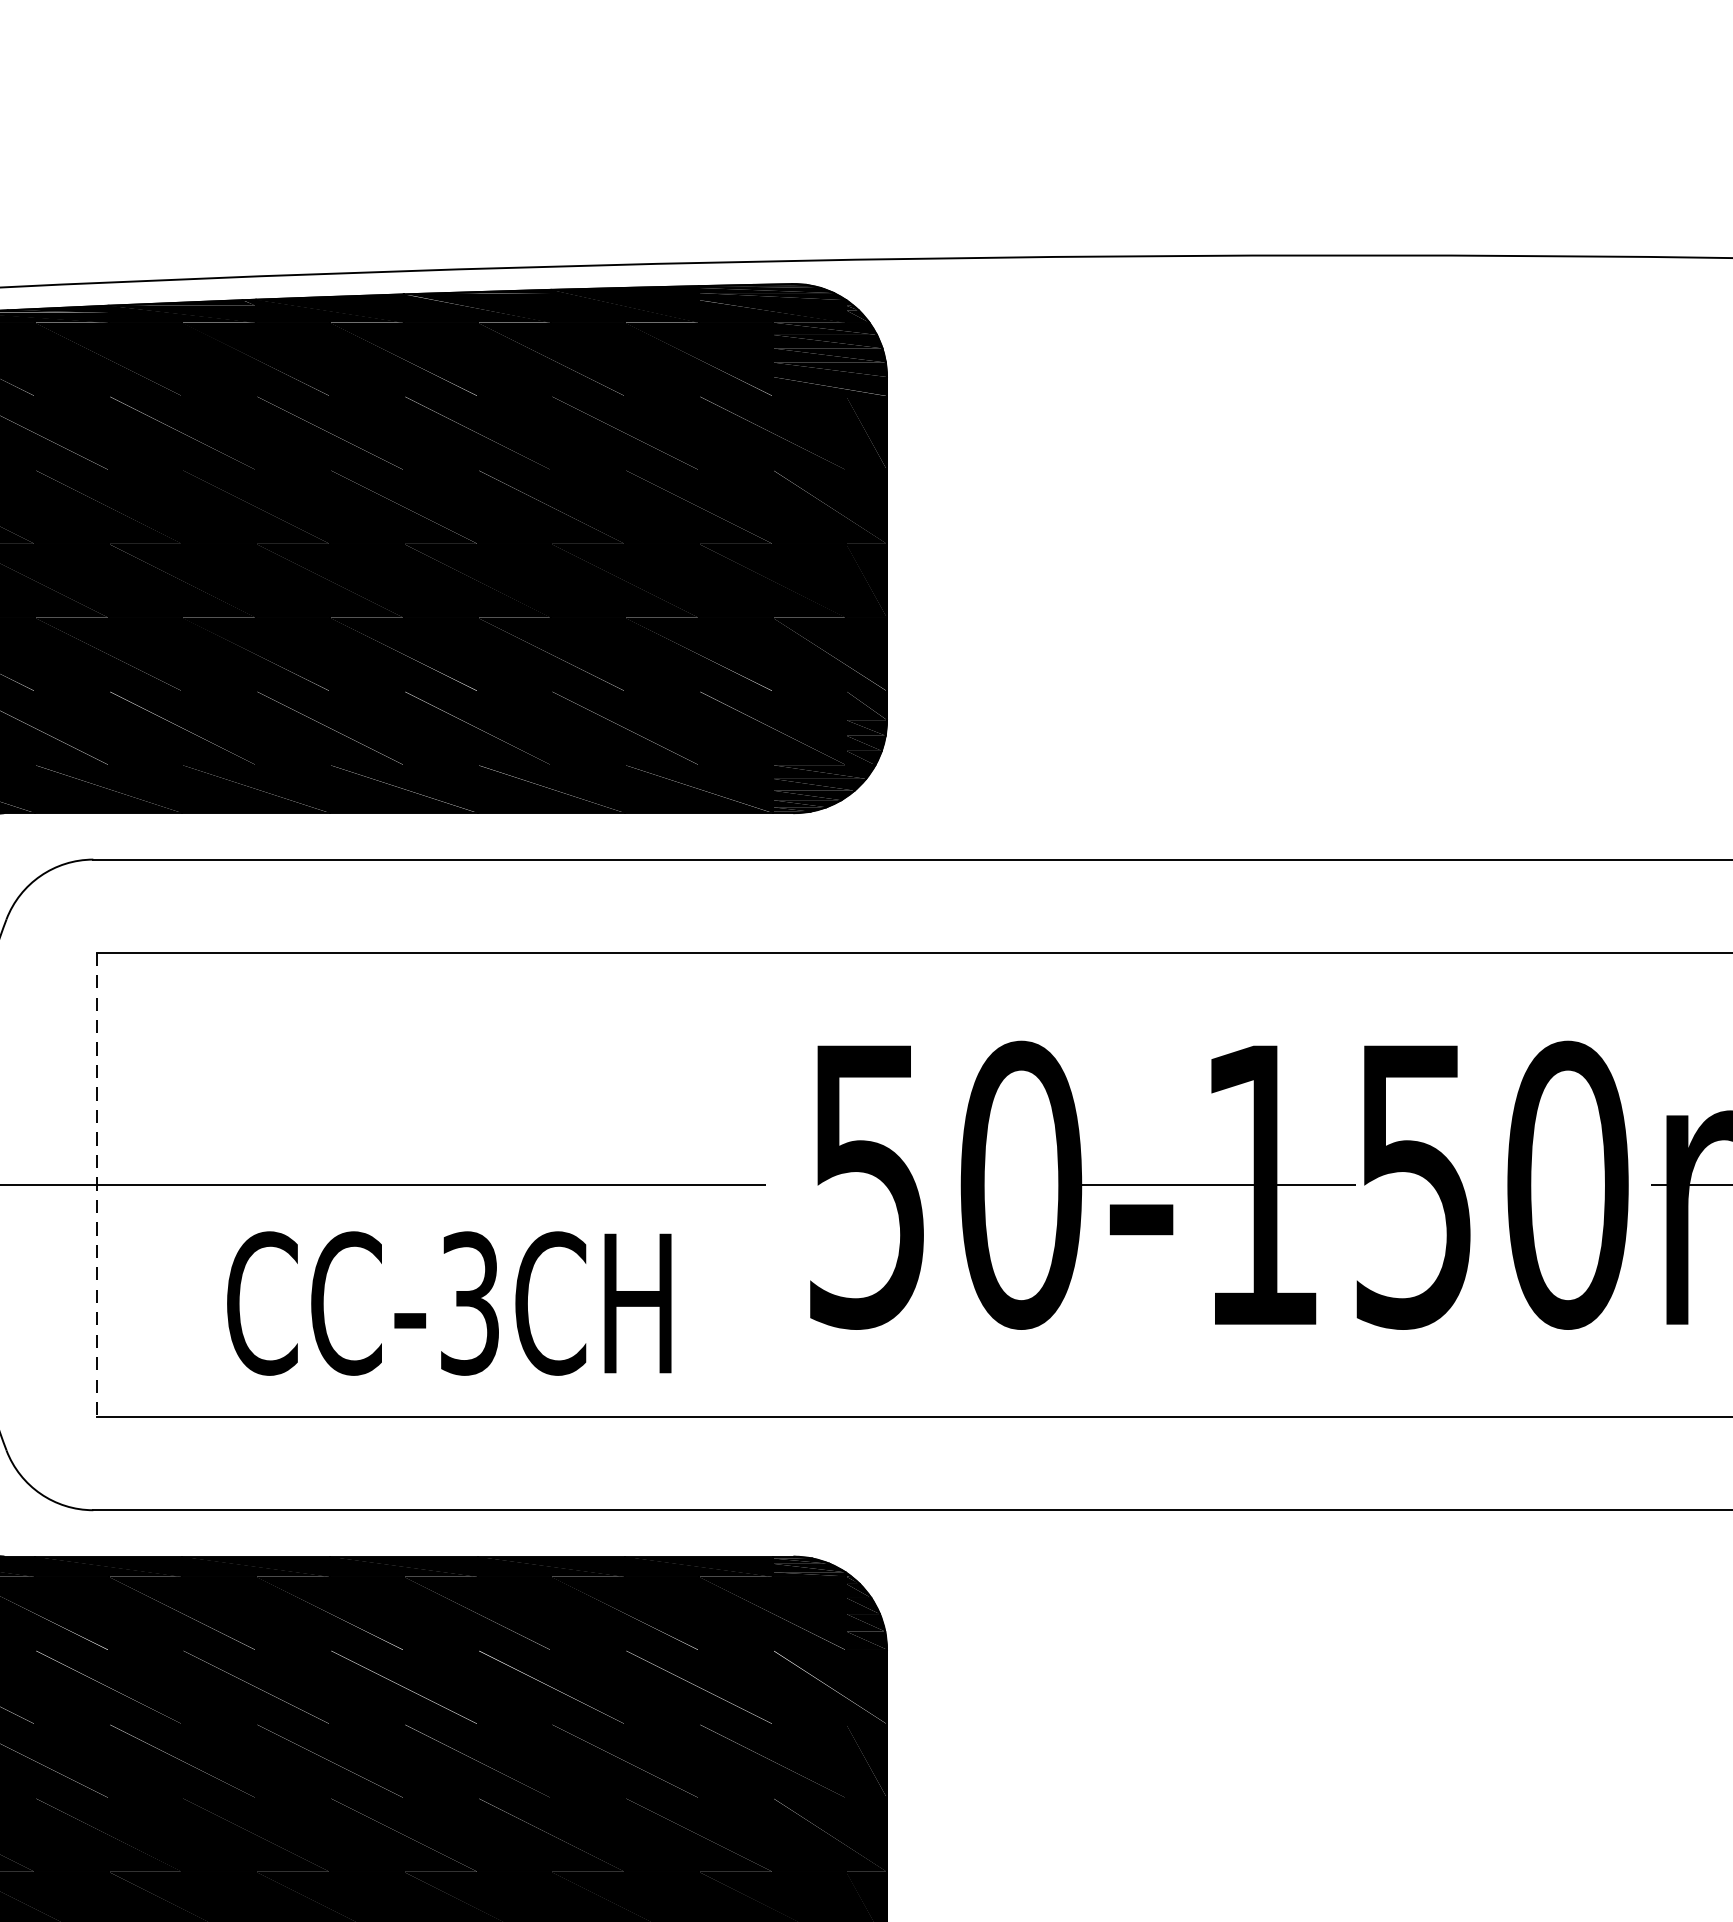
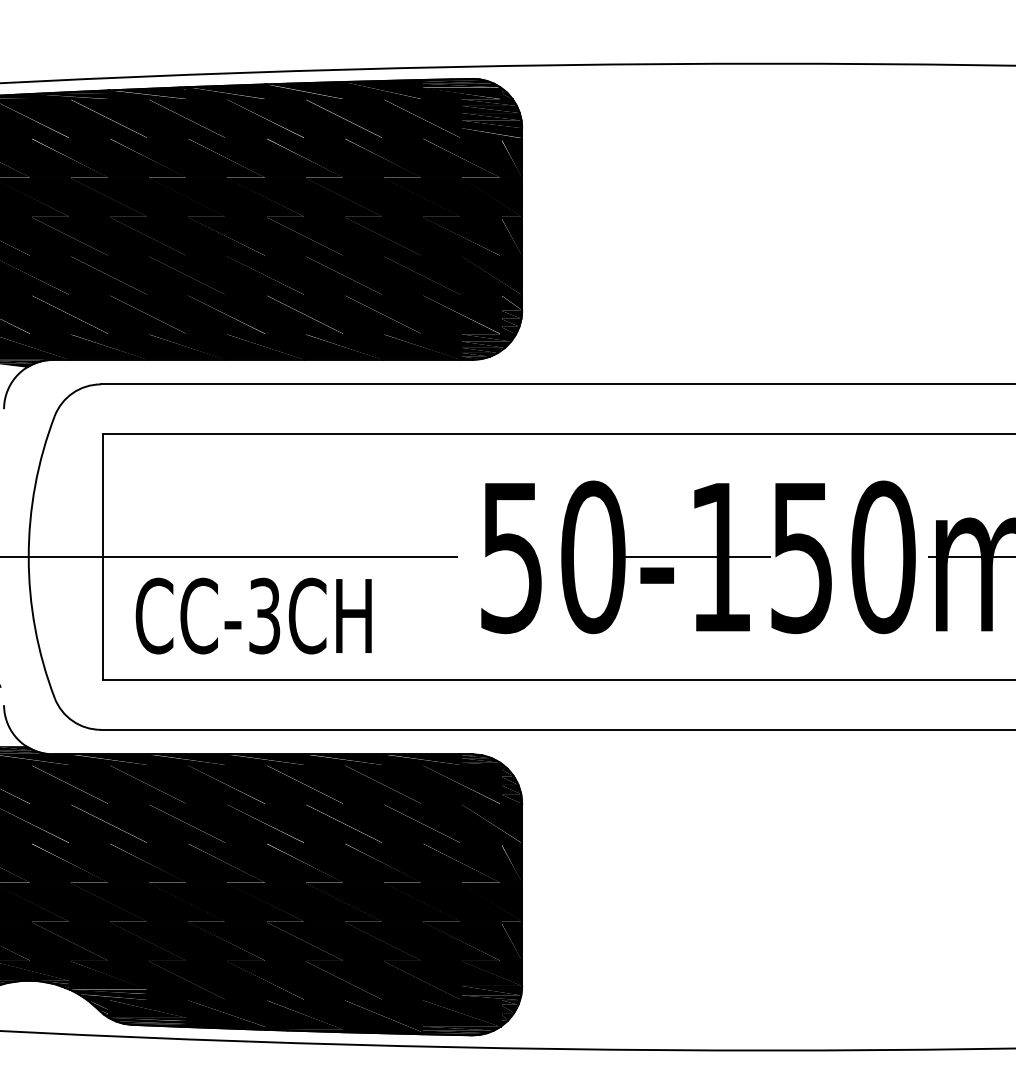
line: (96, 1185) -> (102, 557), dashed -> solid
text: (448, 1302) -> (253, 615), moved

